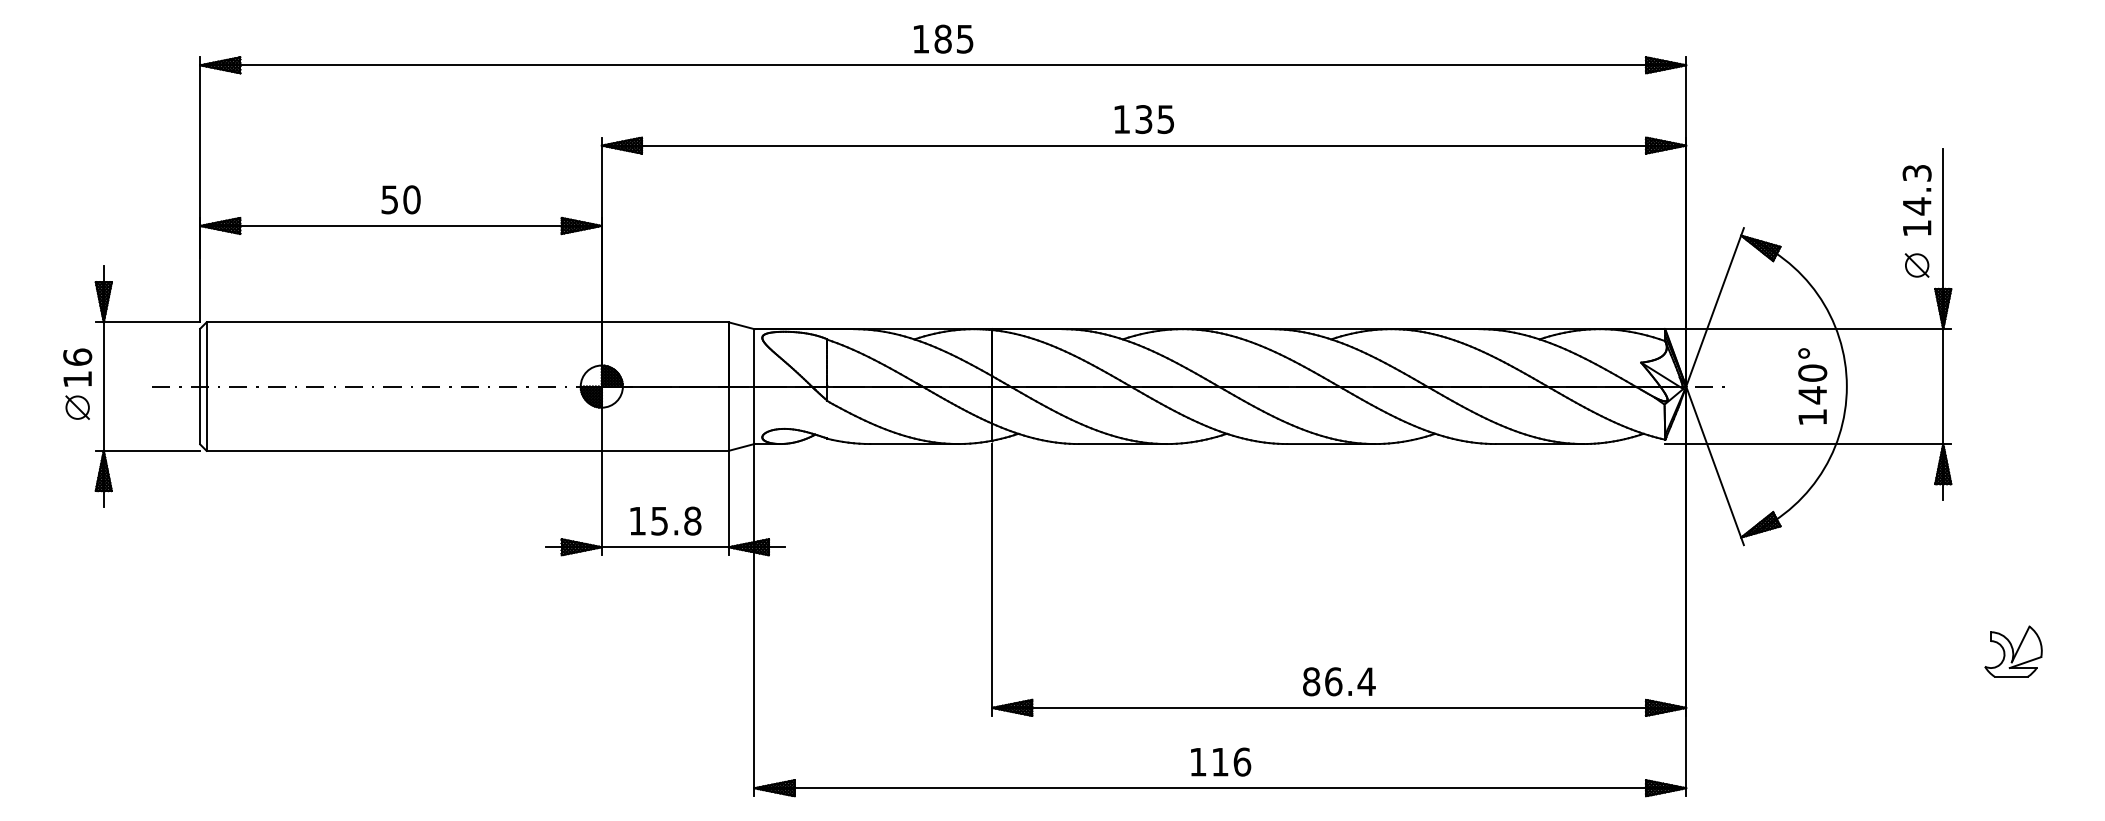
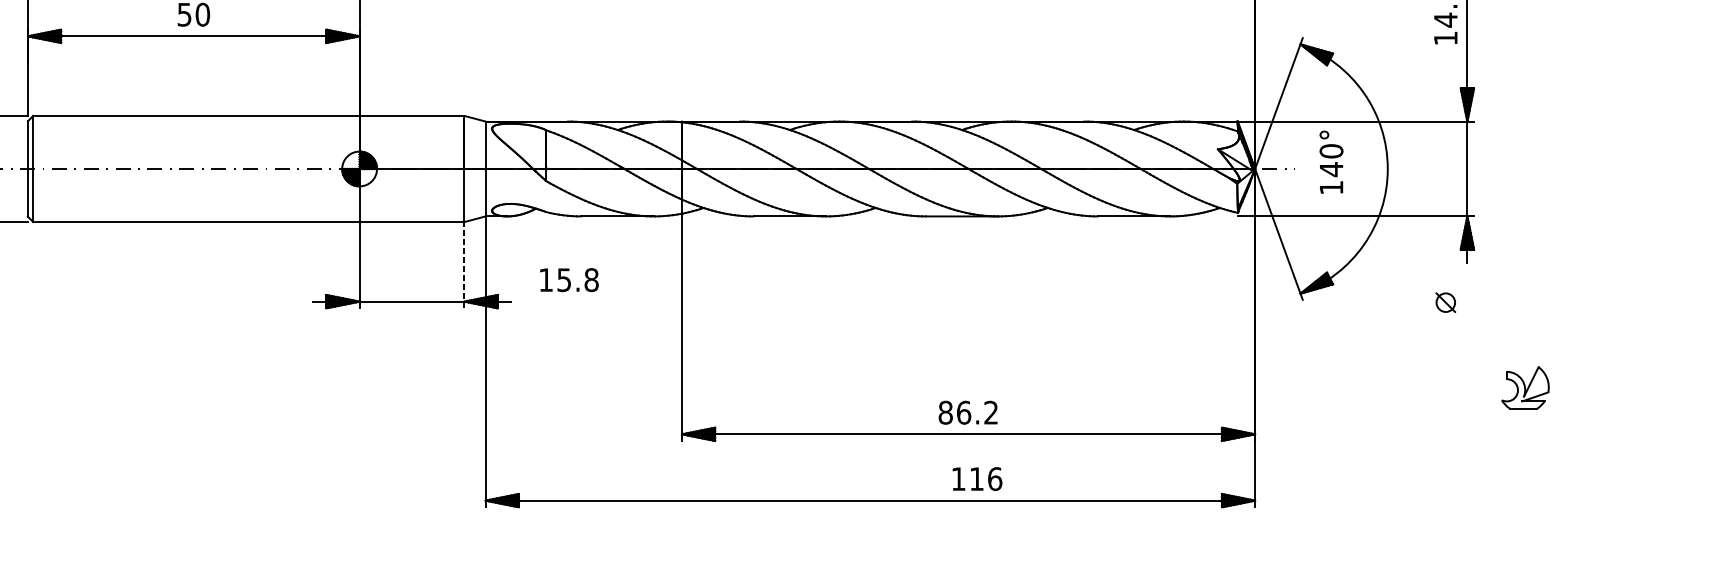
part: (1916, 265) -> (1445, 302), moved
text: (1812, 386) -> (1331, 162), moved
line: (728, 502) -> (464, 264), solid -> dashed
text: (665, 520) -> (569, 279), moved
text: (1366, 681) -> (991, 412), 86.4 -> 86.2
text: (1221, 761) -> (977, 478), moved

